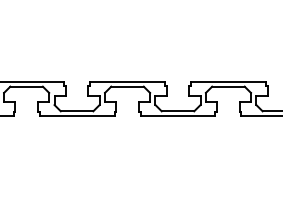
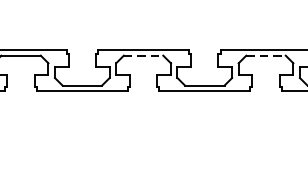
line: (128, 86) -> (144, 55), solid -> dashed
line: (228, 86) -> (266, 55), solid -> dashed

